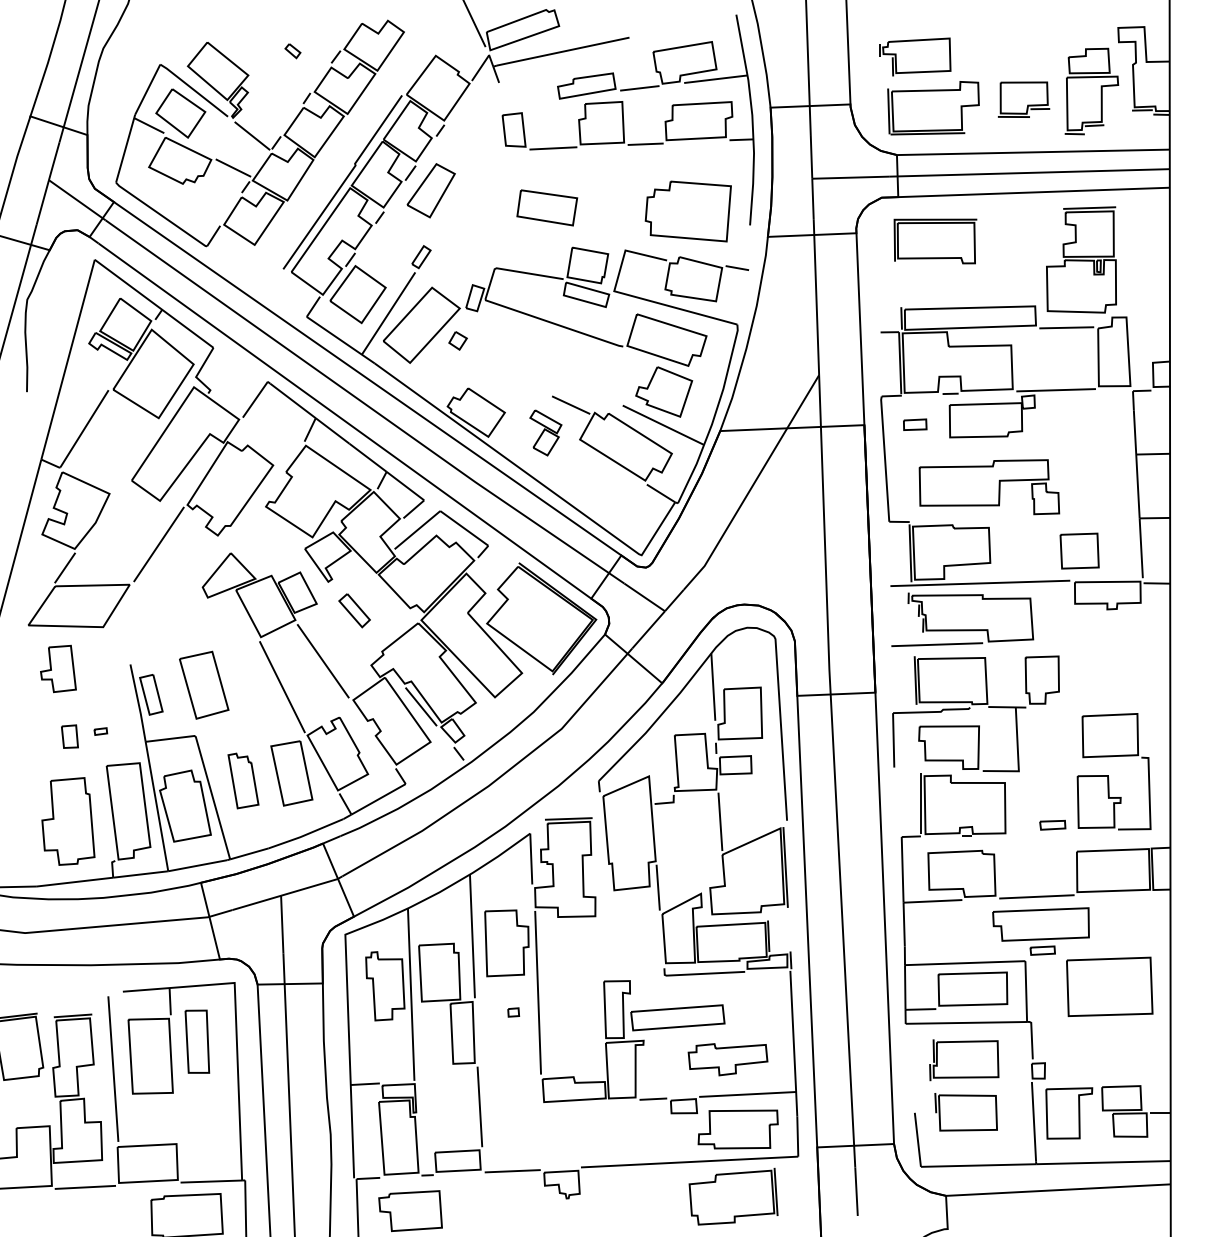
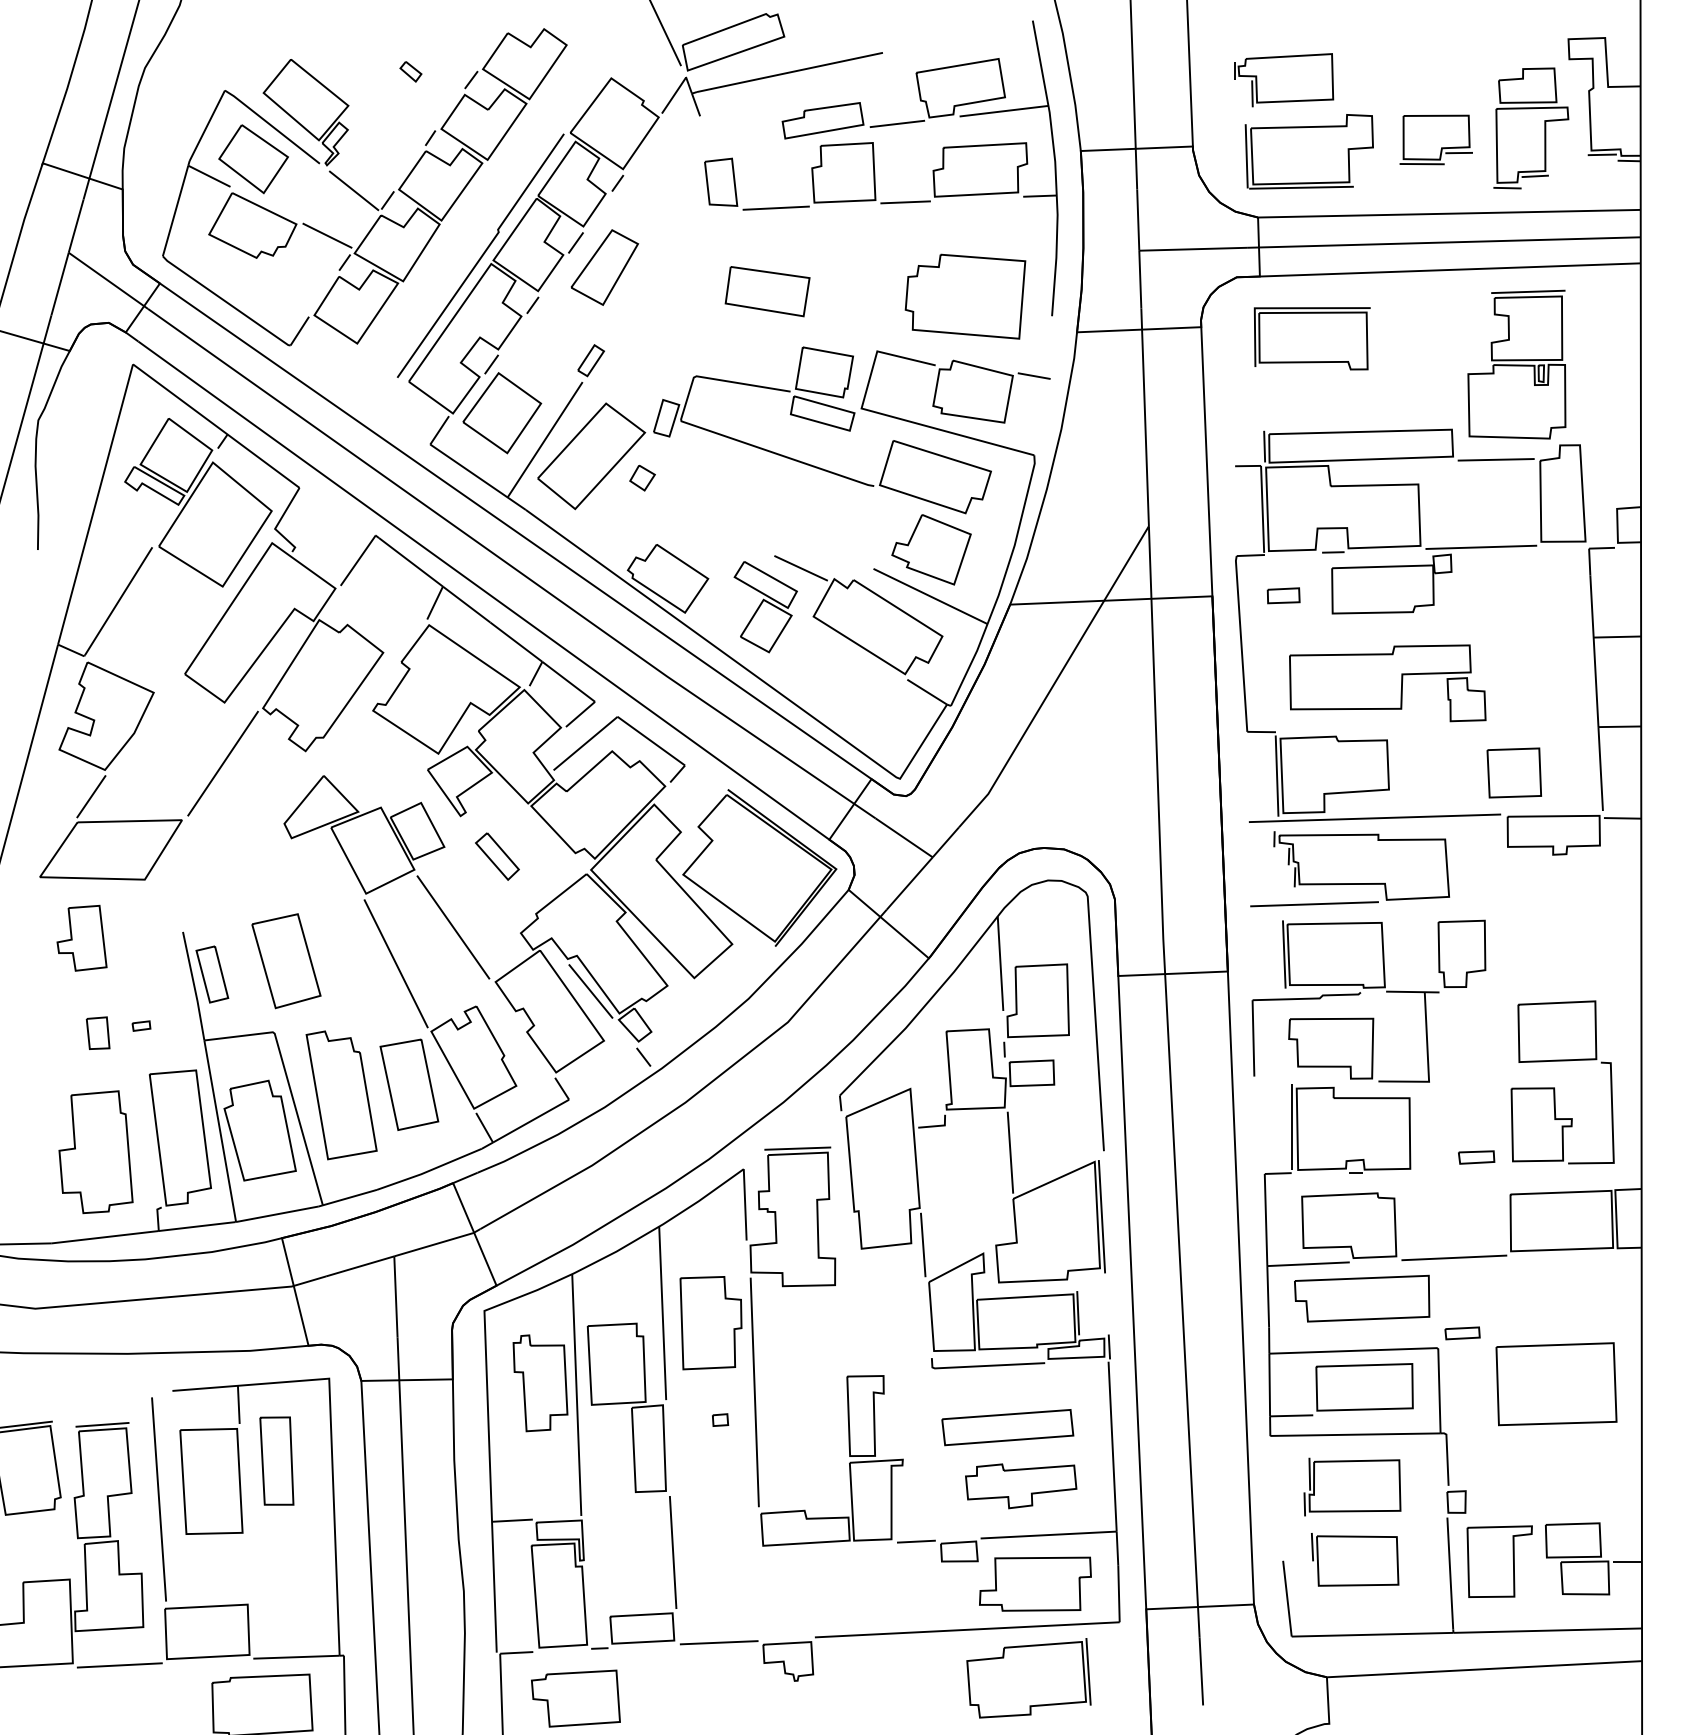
part: (545, 433) -> (765, 607), size x1.43
part: (243, 781) -> (341, 1095), size x1.67
part: (1041, 924) -> (1362, 1298), moved
part: (677, 1017) -> (1007, 1427), moved

